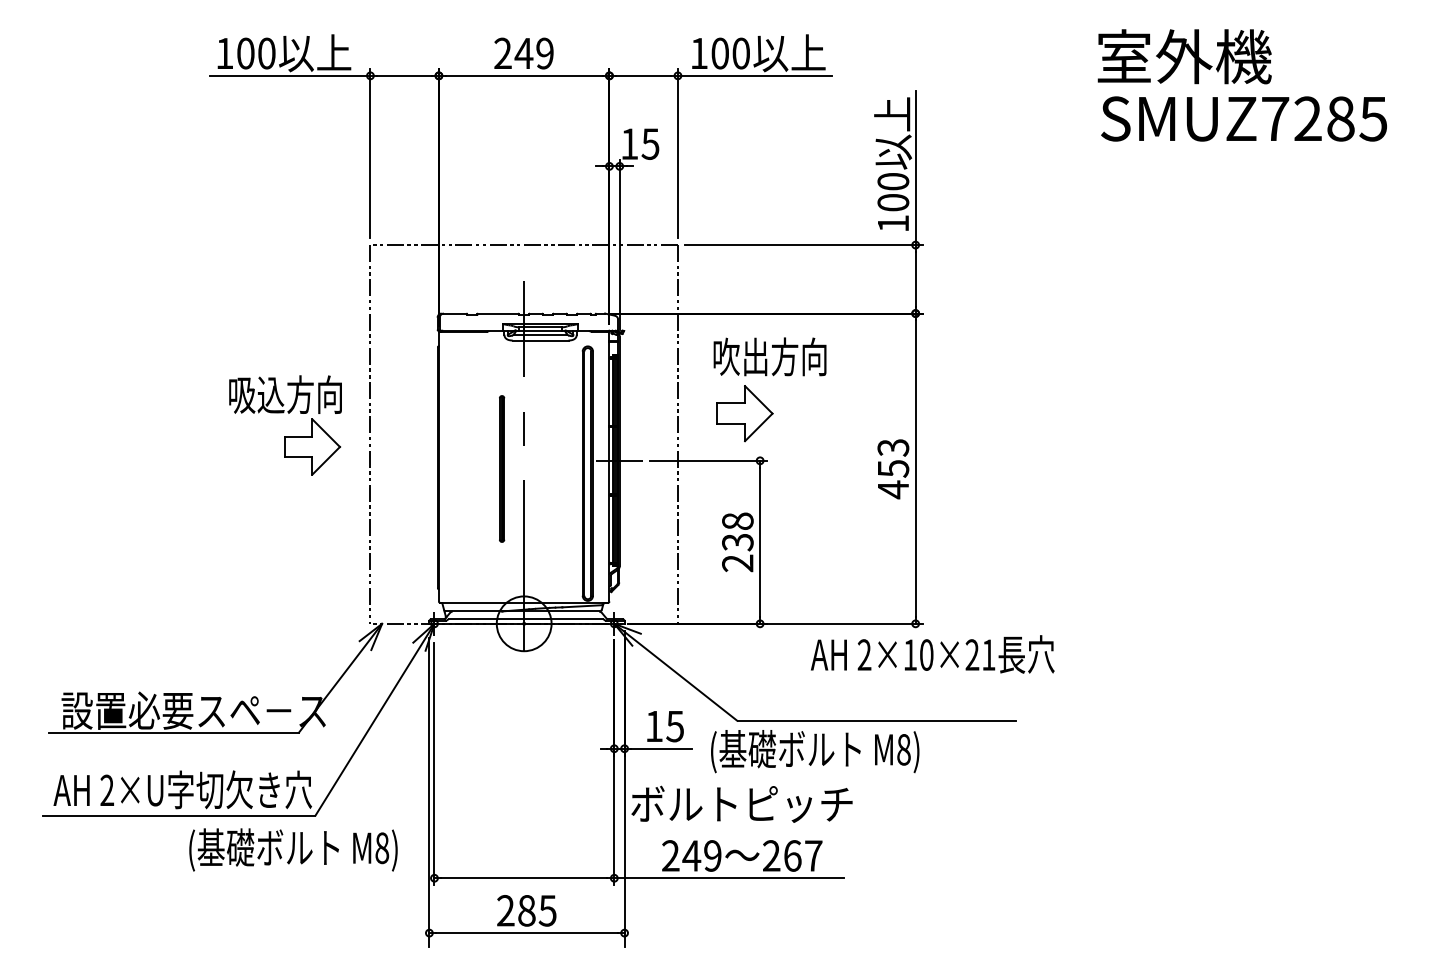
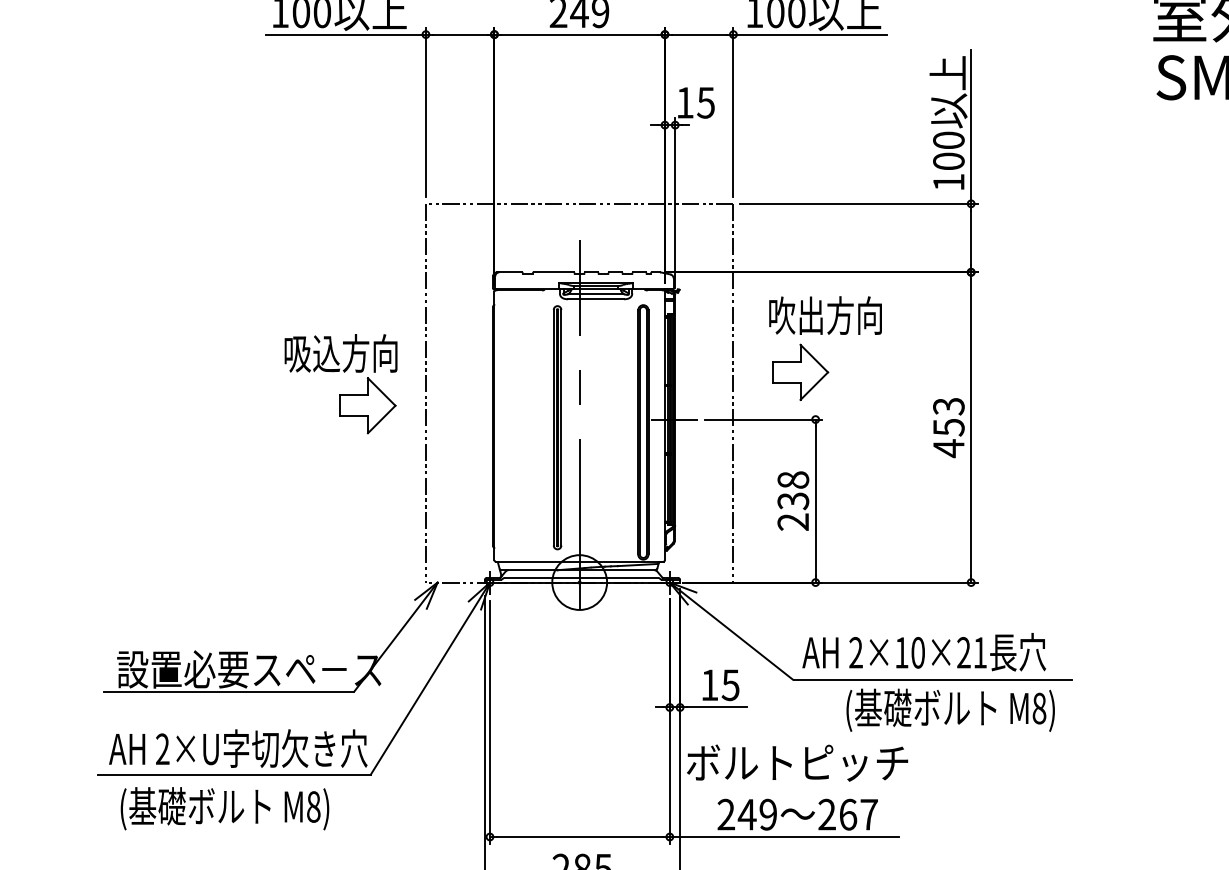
part: (501, 468) -> (557, 427), size x1.67
text: (932, 654) -> (924, 652), moved
text: (815, 751) -> (951, 710), moved
text: (293, 849) -> (225, 808), moved

